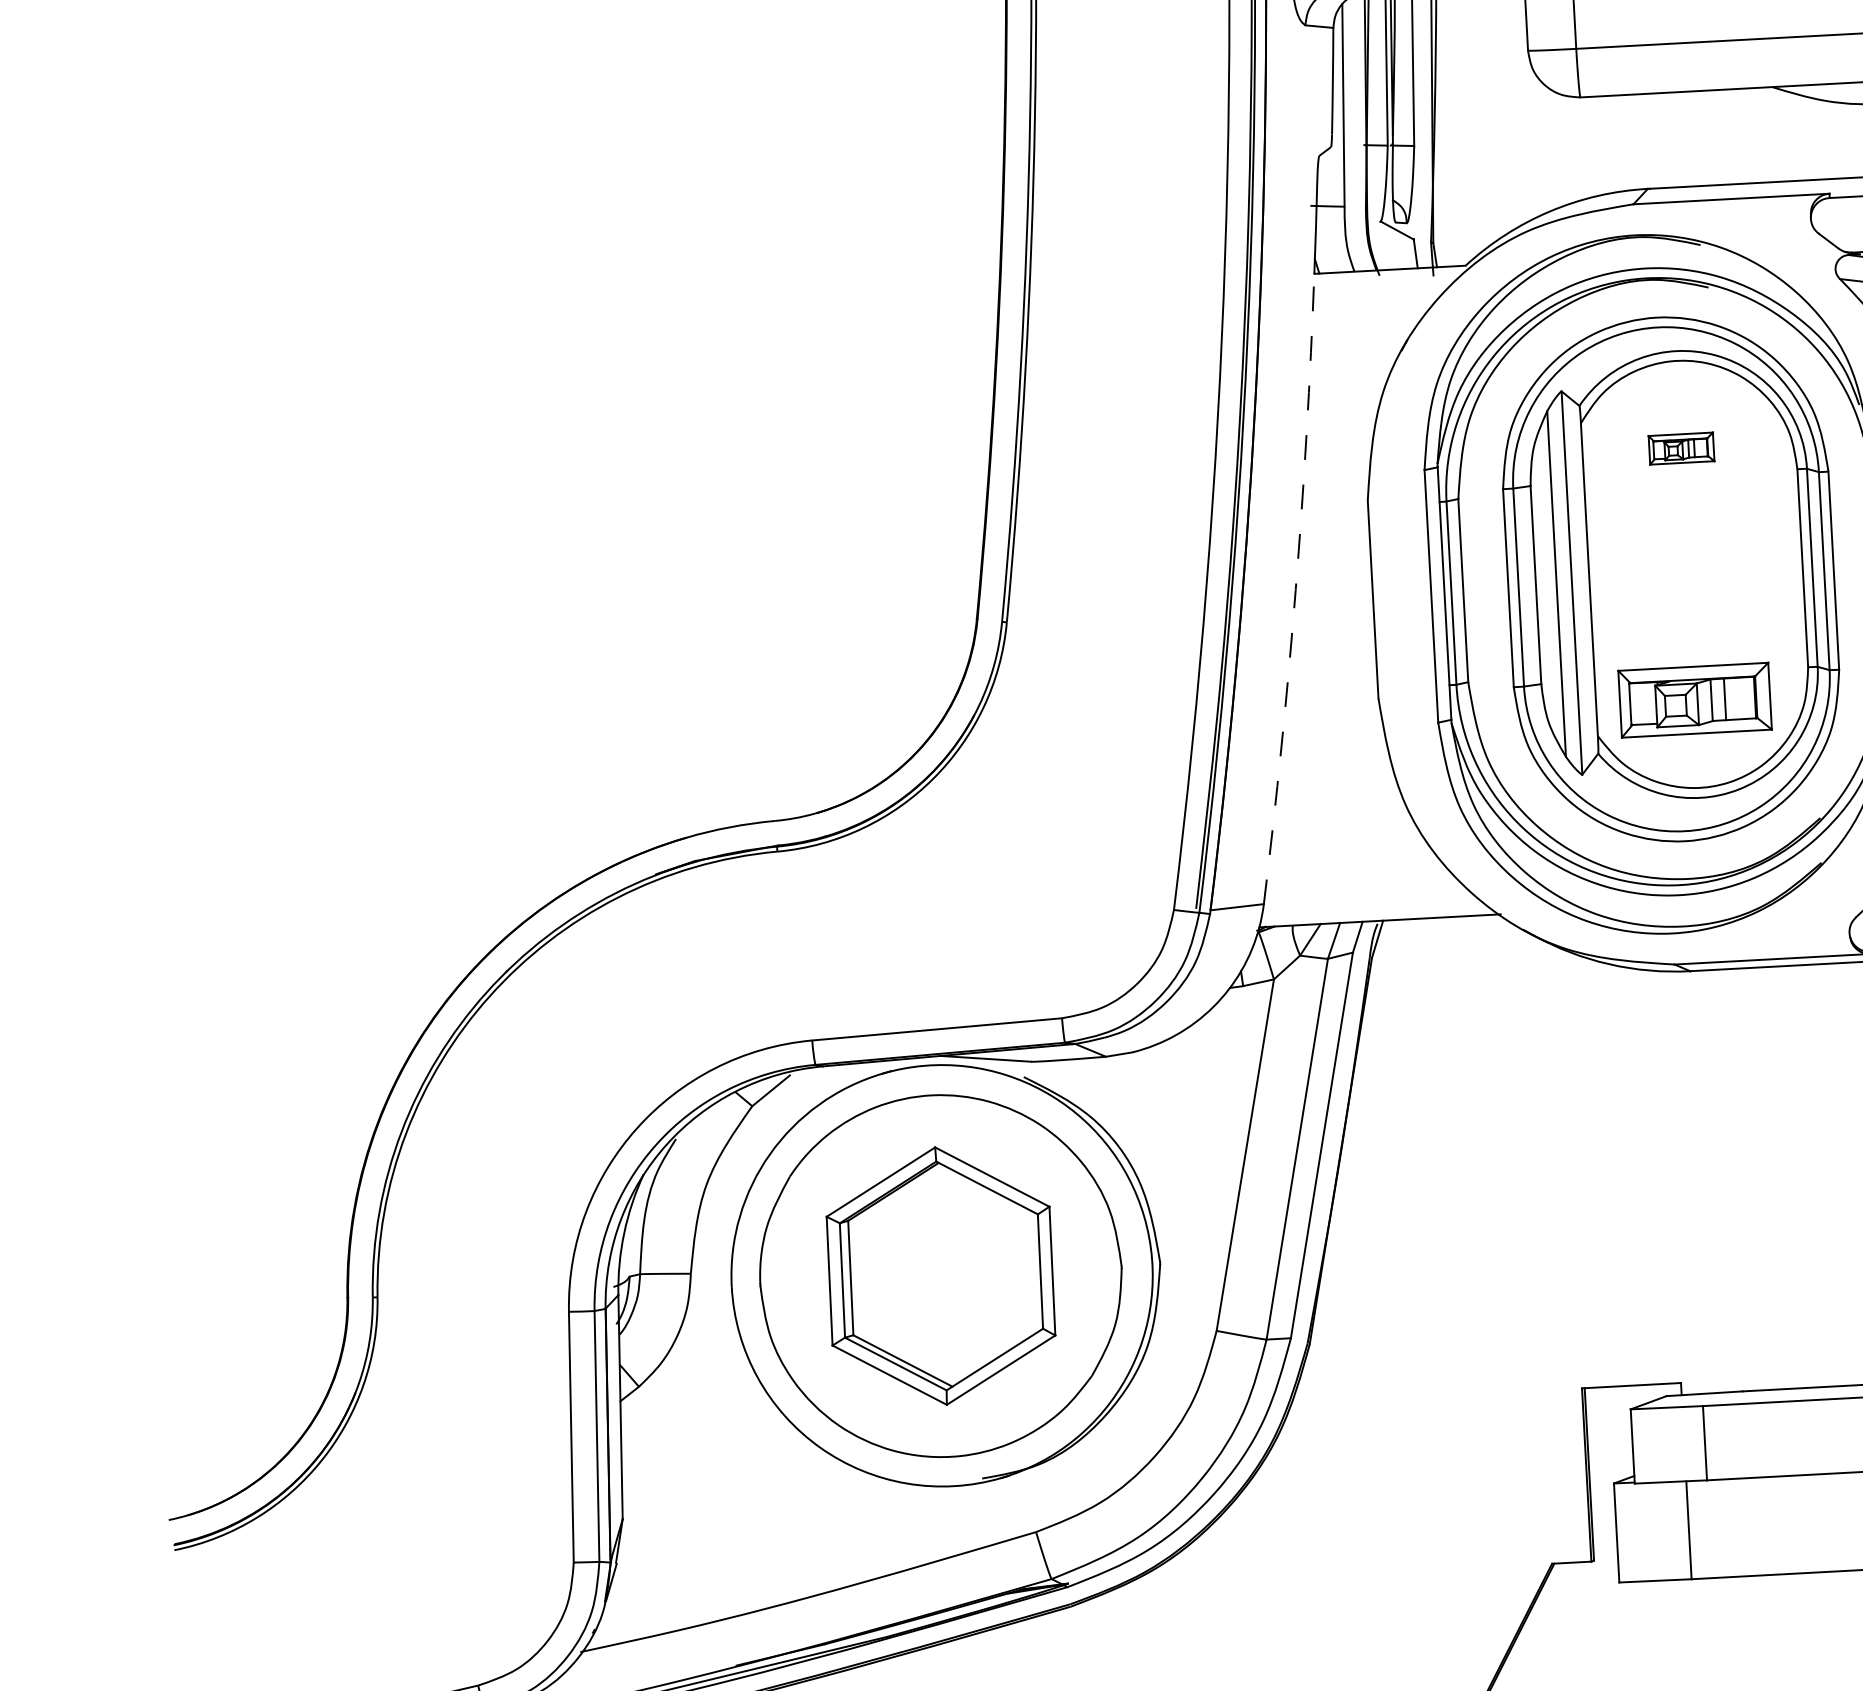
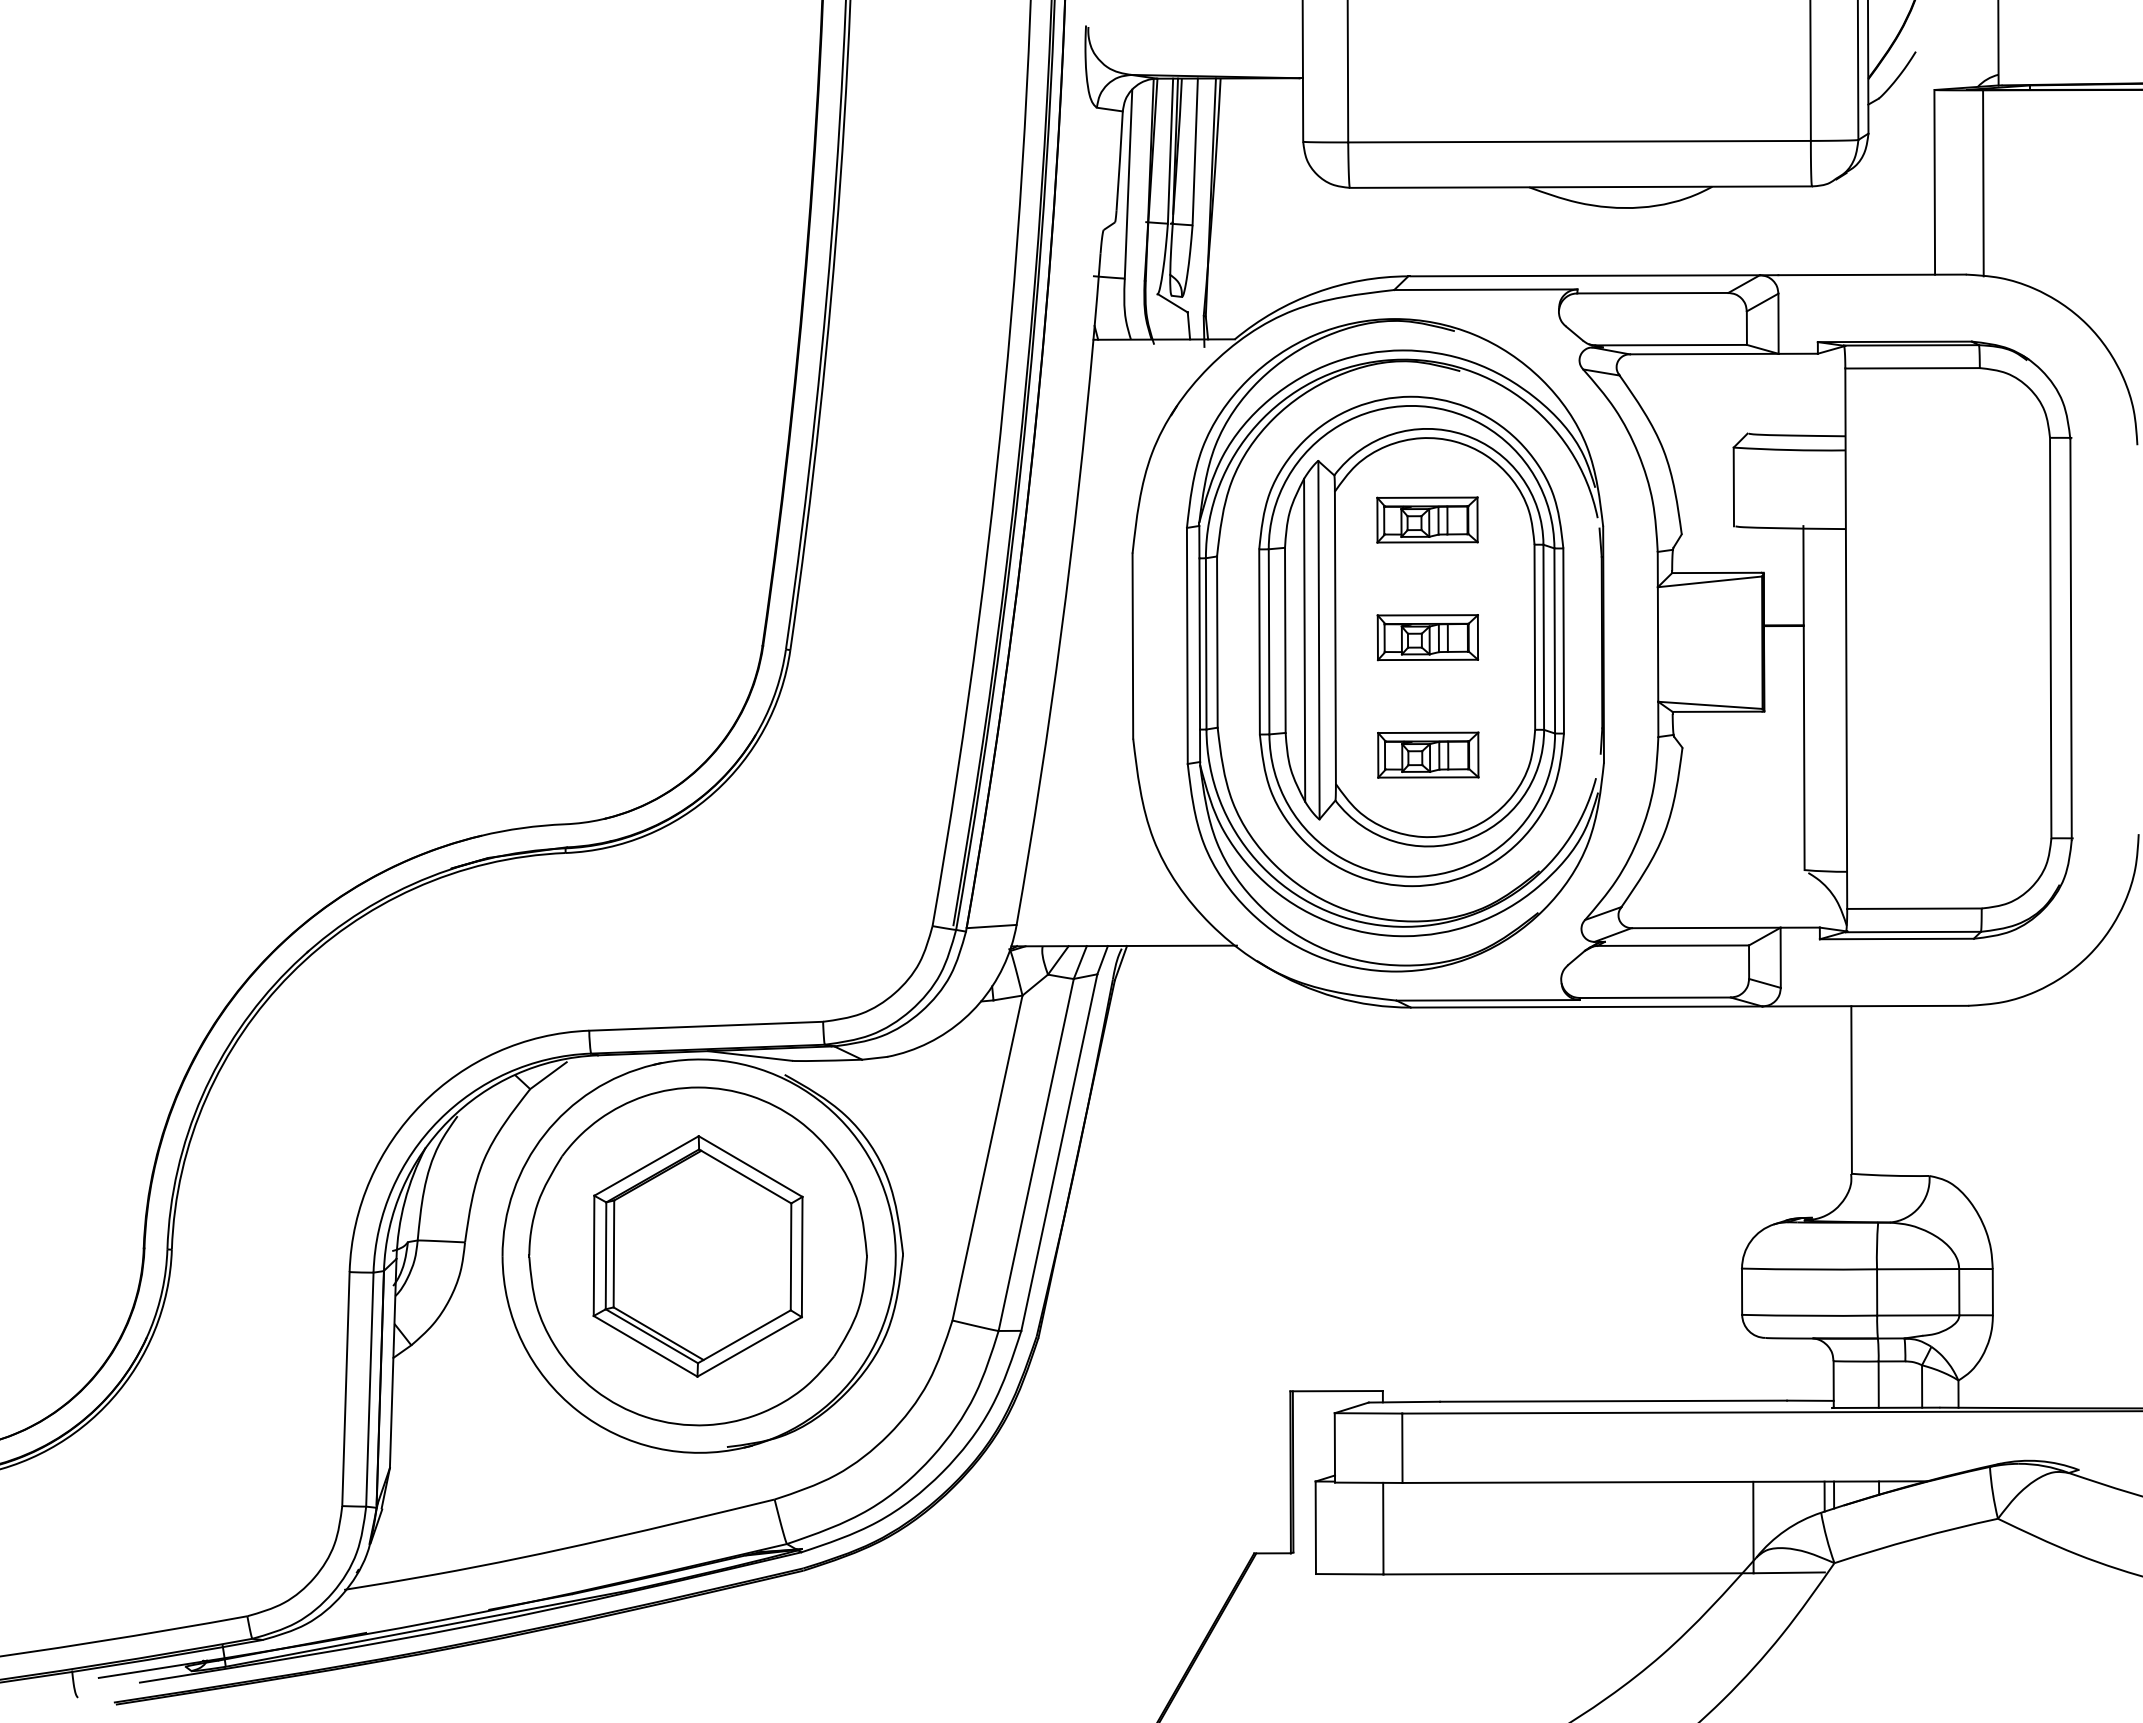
part: (1681, 448) -> (1427, 519), size x1.67
part: (1687, 574) -> (1427, 637), added
arc: (1296, 589) -> (1061, 633), dashed -> solid
part: (1695, 699) -> (1428, 754), size x0.71

